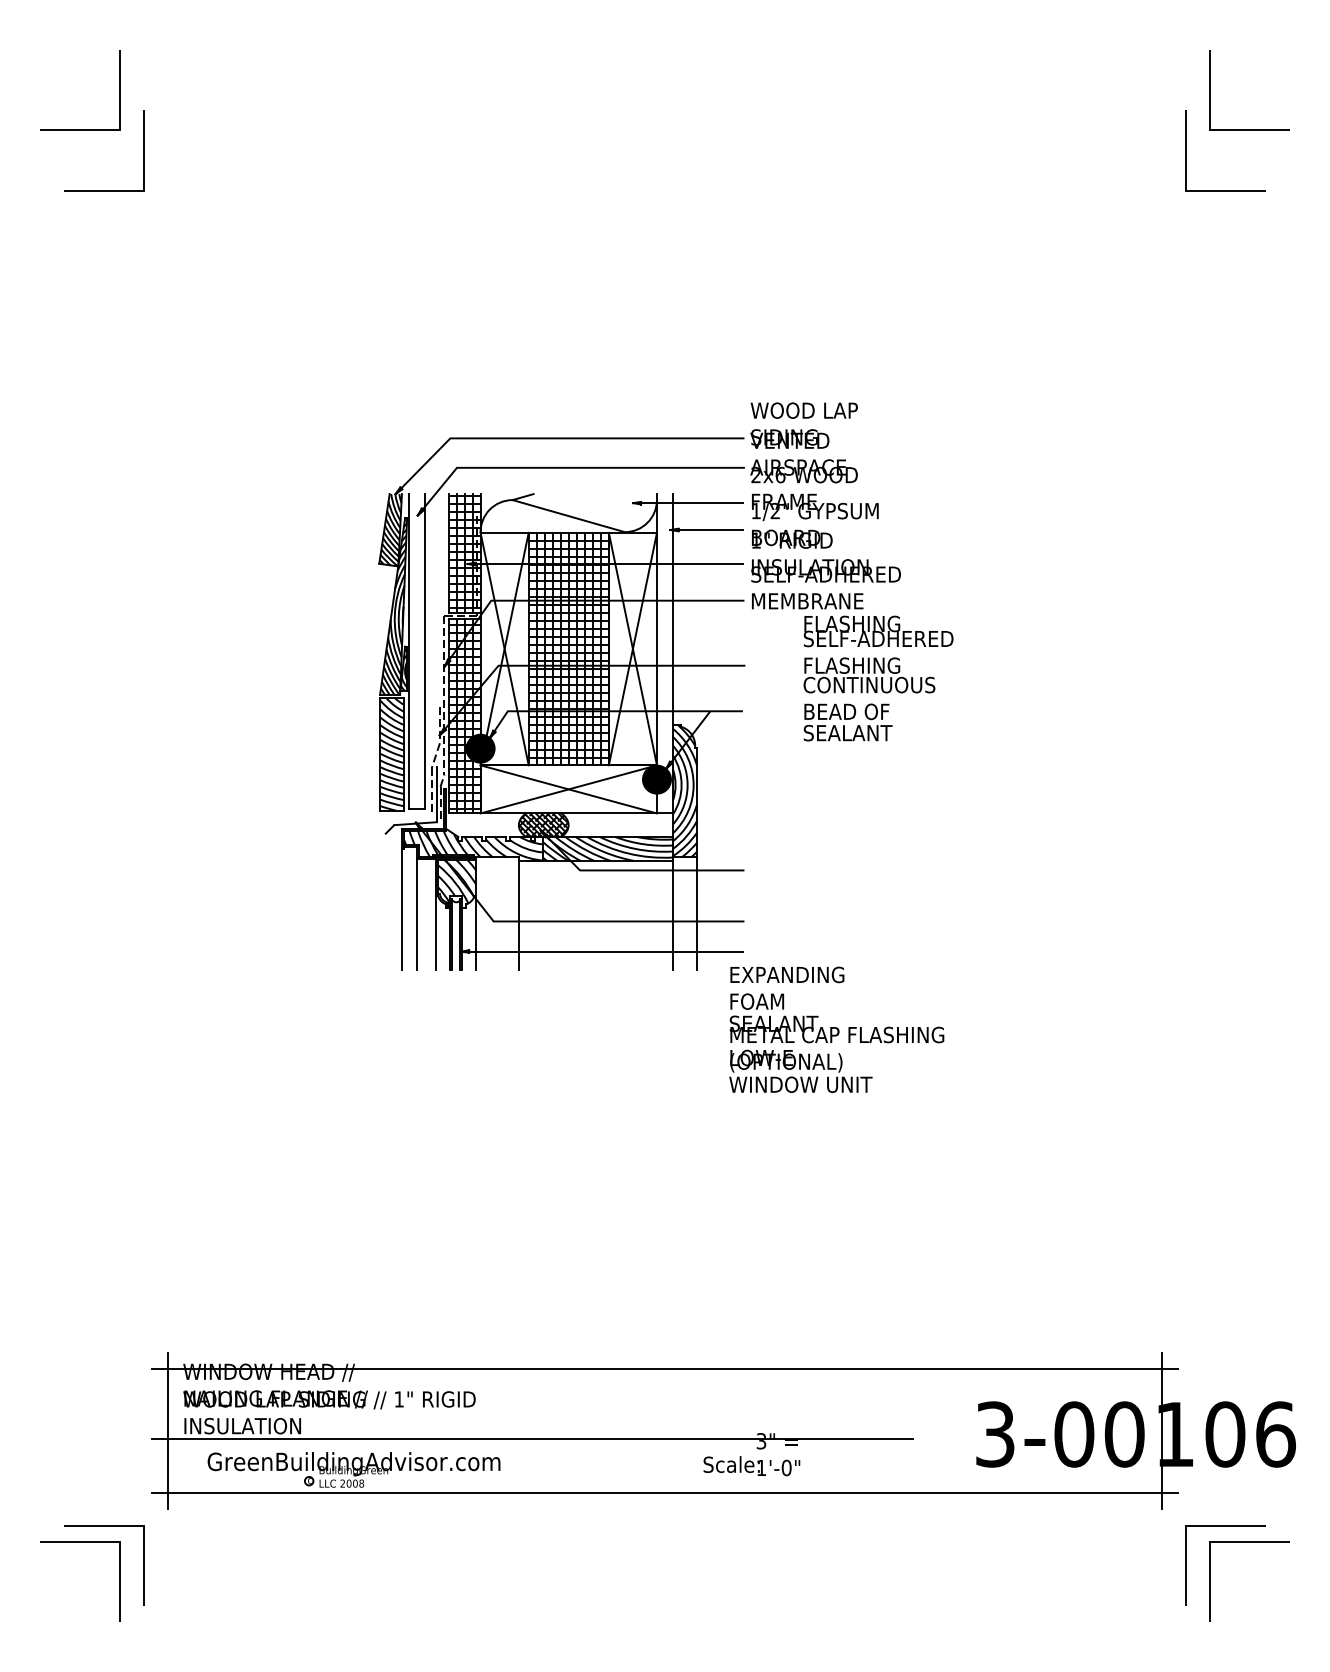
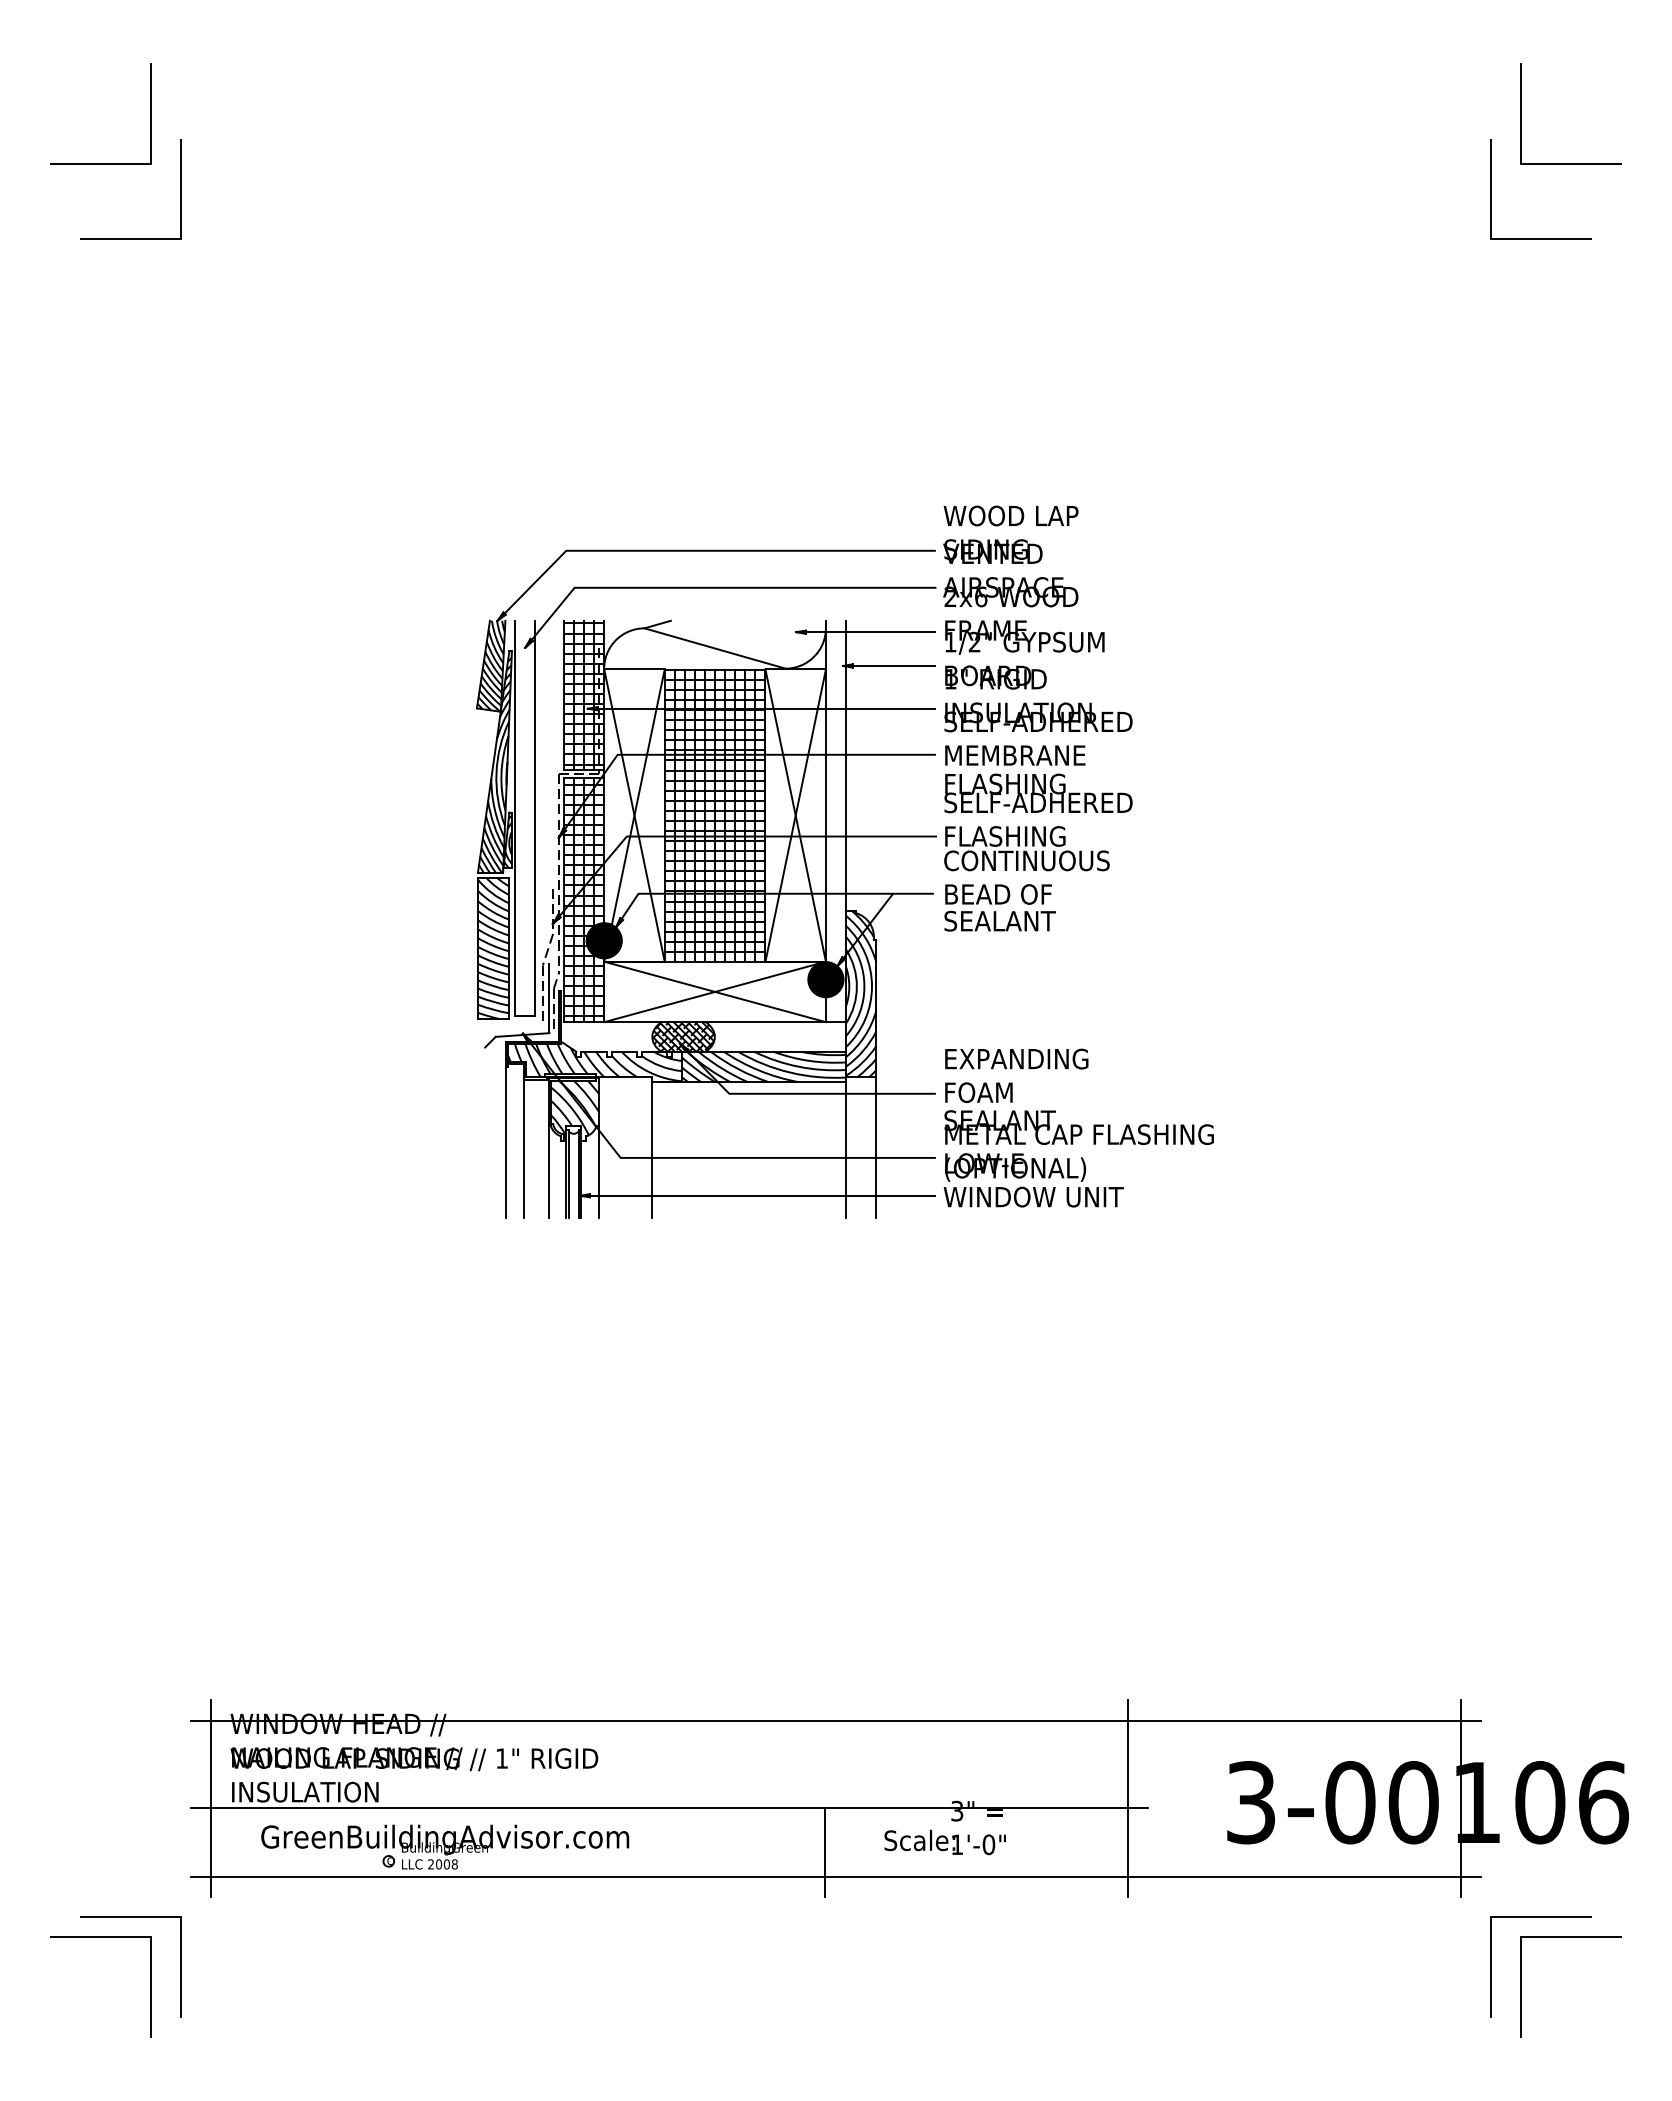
text: (878, 678) -> (1038, 852), moved
text: (836, 1029) -> (1078, 1127), moved
line: (896, 1431) -> (1127, 1798), added
line: (656, 1473) -> (825, 1851), added

